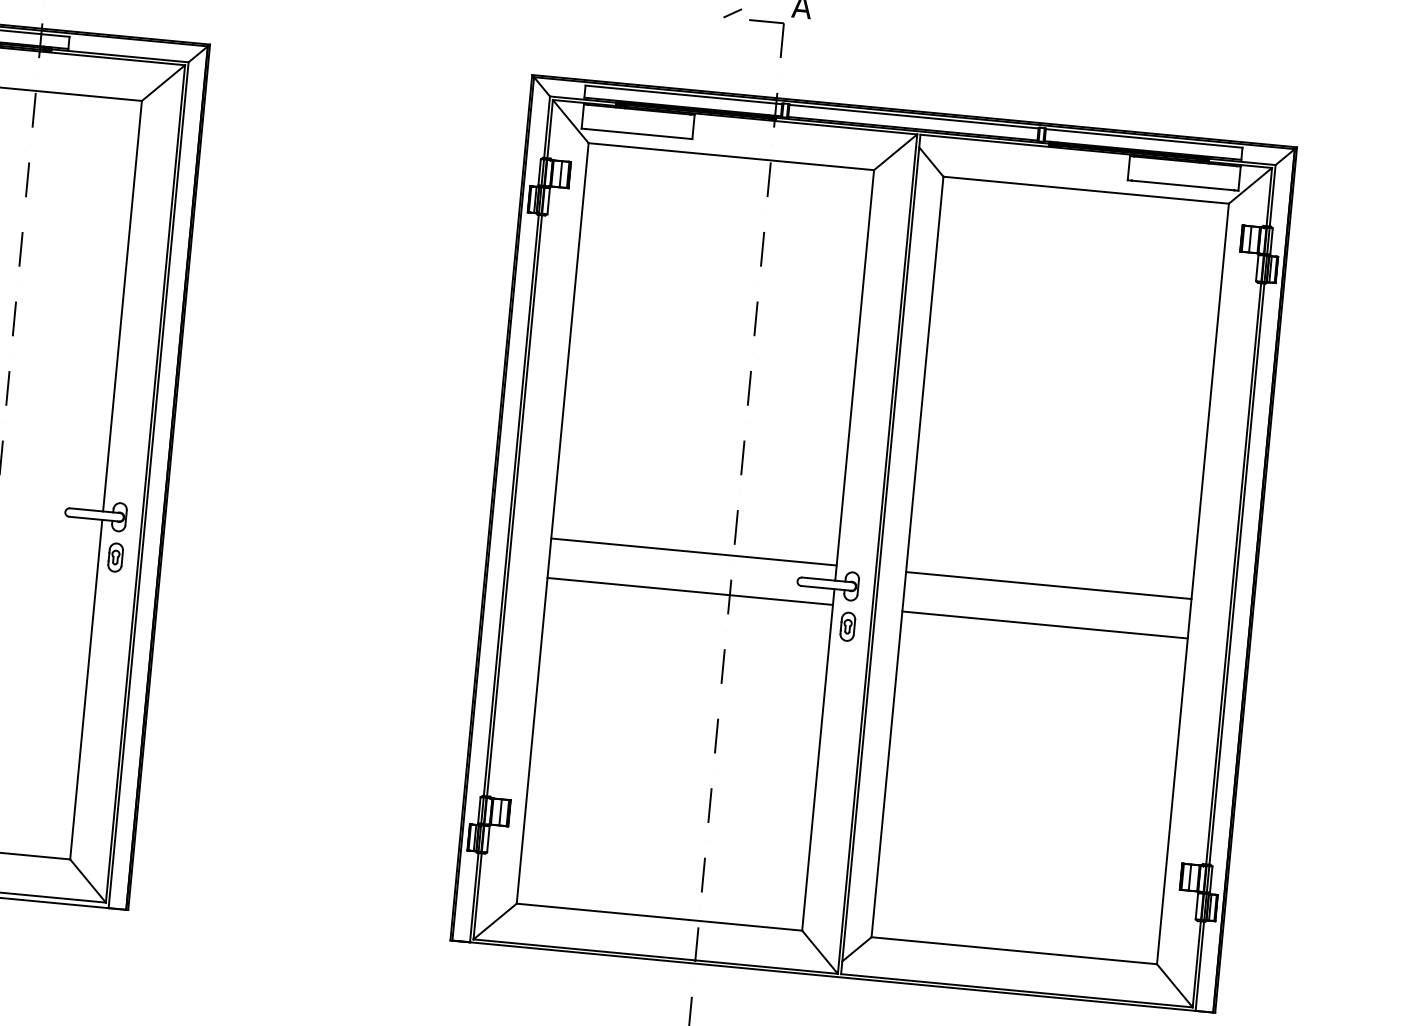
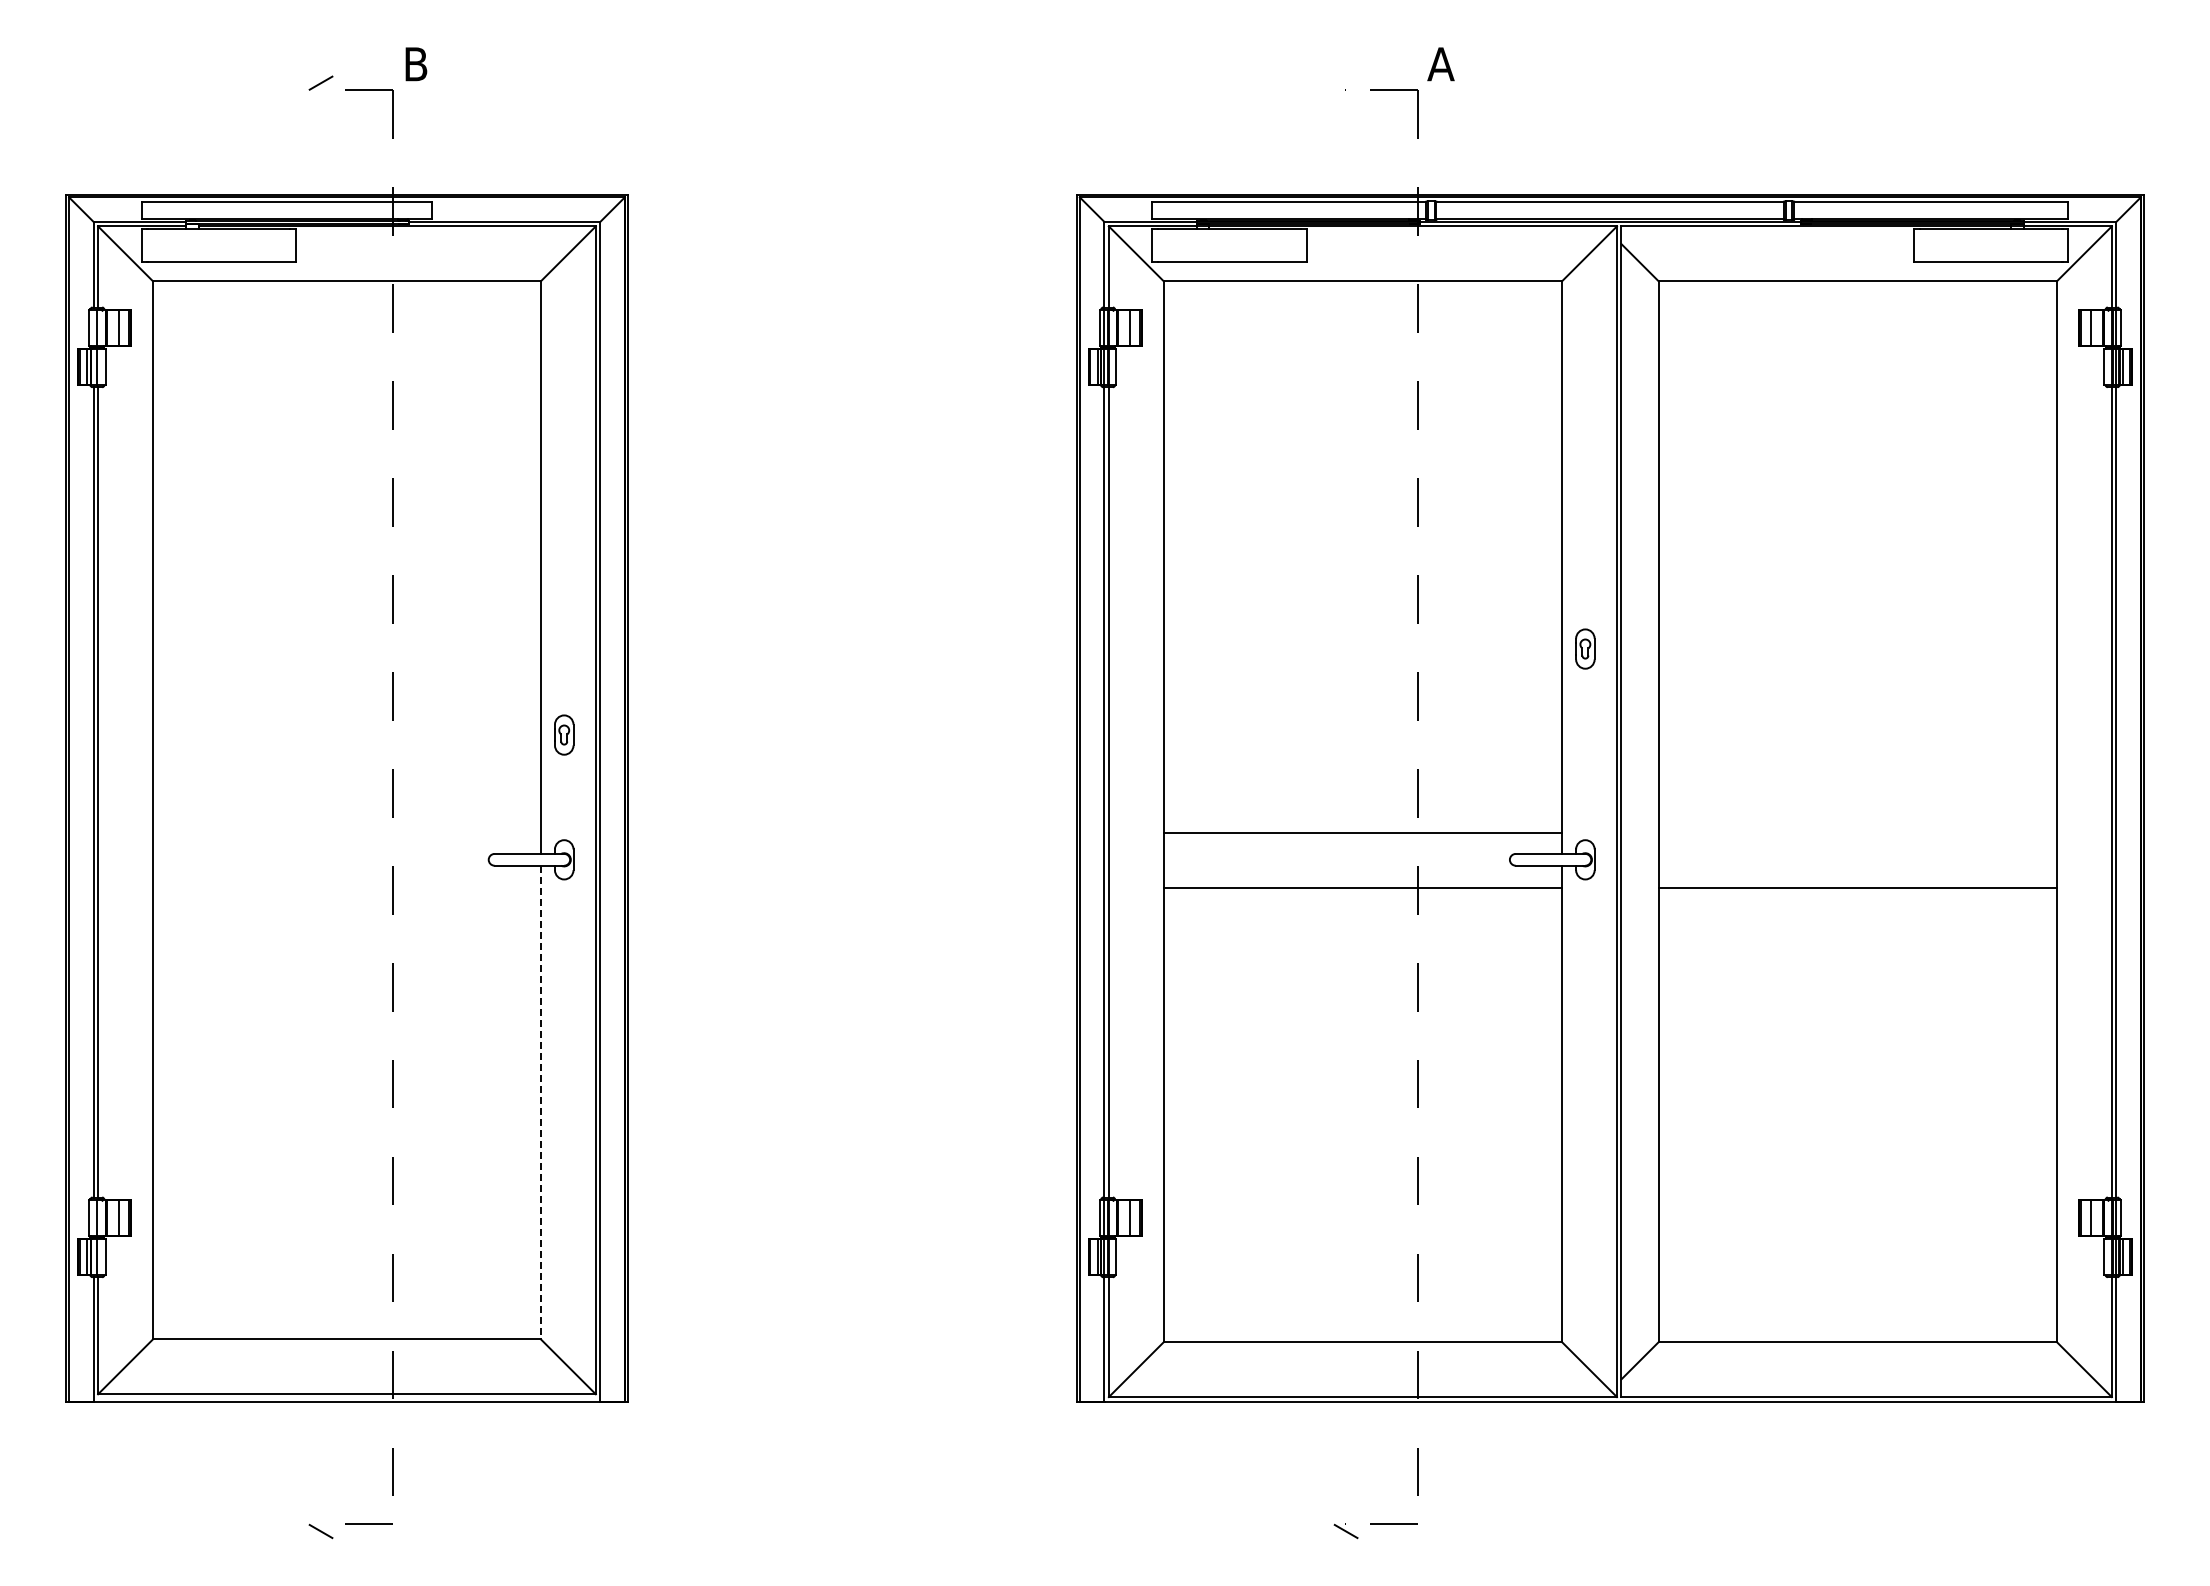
line: (732, 13) -> (1345, 83), removed
part: (115, 557) -> (564, 734), moved
line: (1048, 585) -> (1857, 832), removed
part: (847, 626) -> (1585, 648), moved
line: (86, 689) -> (540, 1102), solid -> dashed

